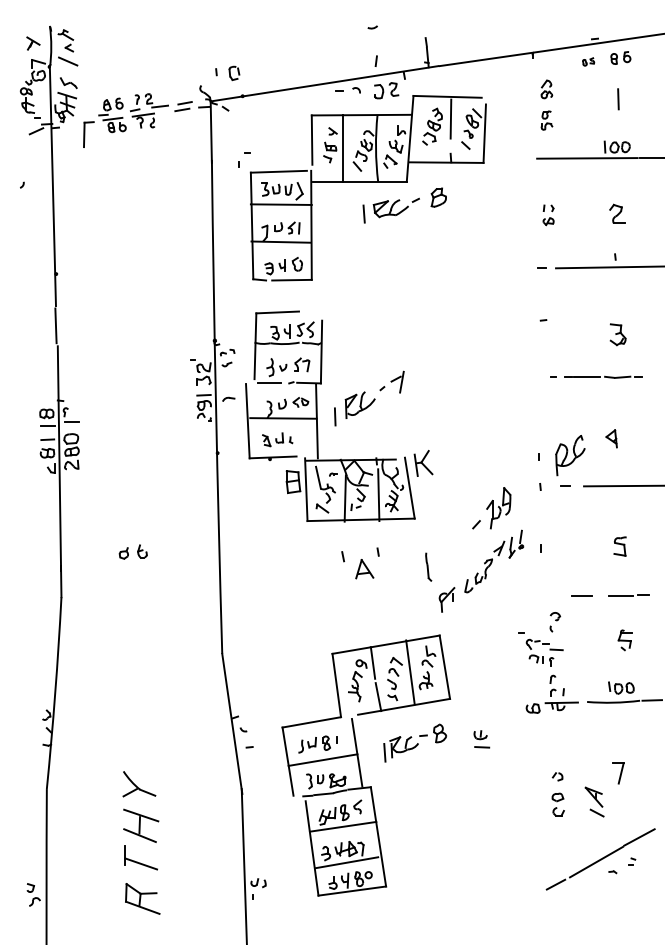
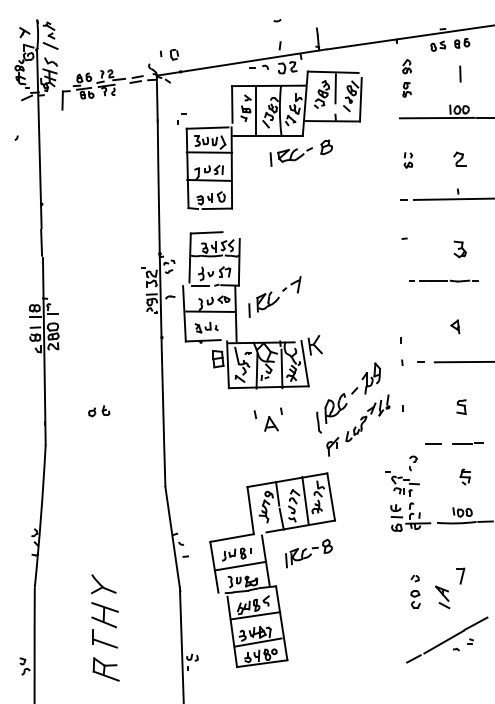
part: (588, 61) -> (438, 45), size x1.67
part: (570, 455) -> (336, 408), moved
part: (481, 739) -> (396, 511), moved

